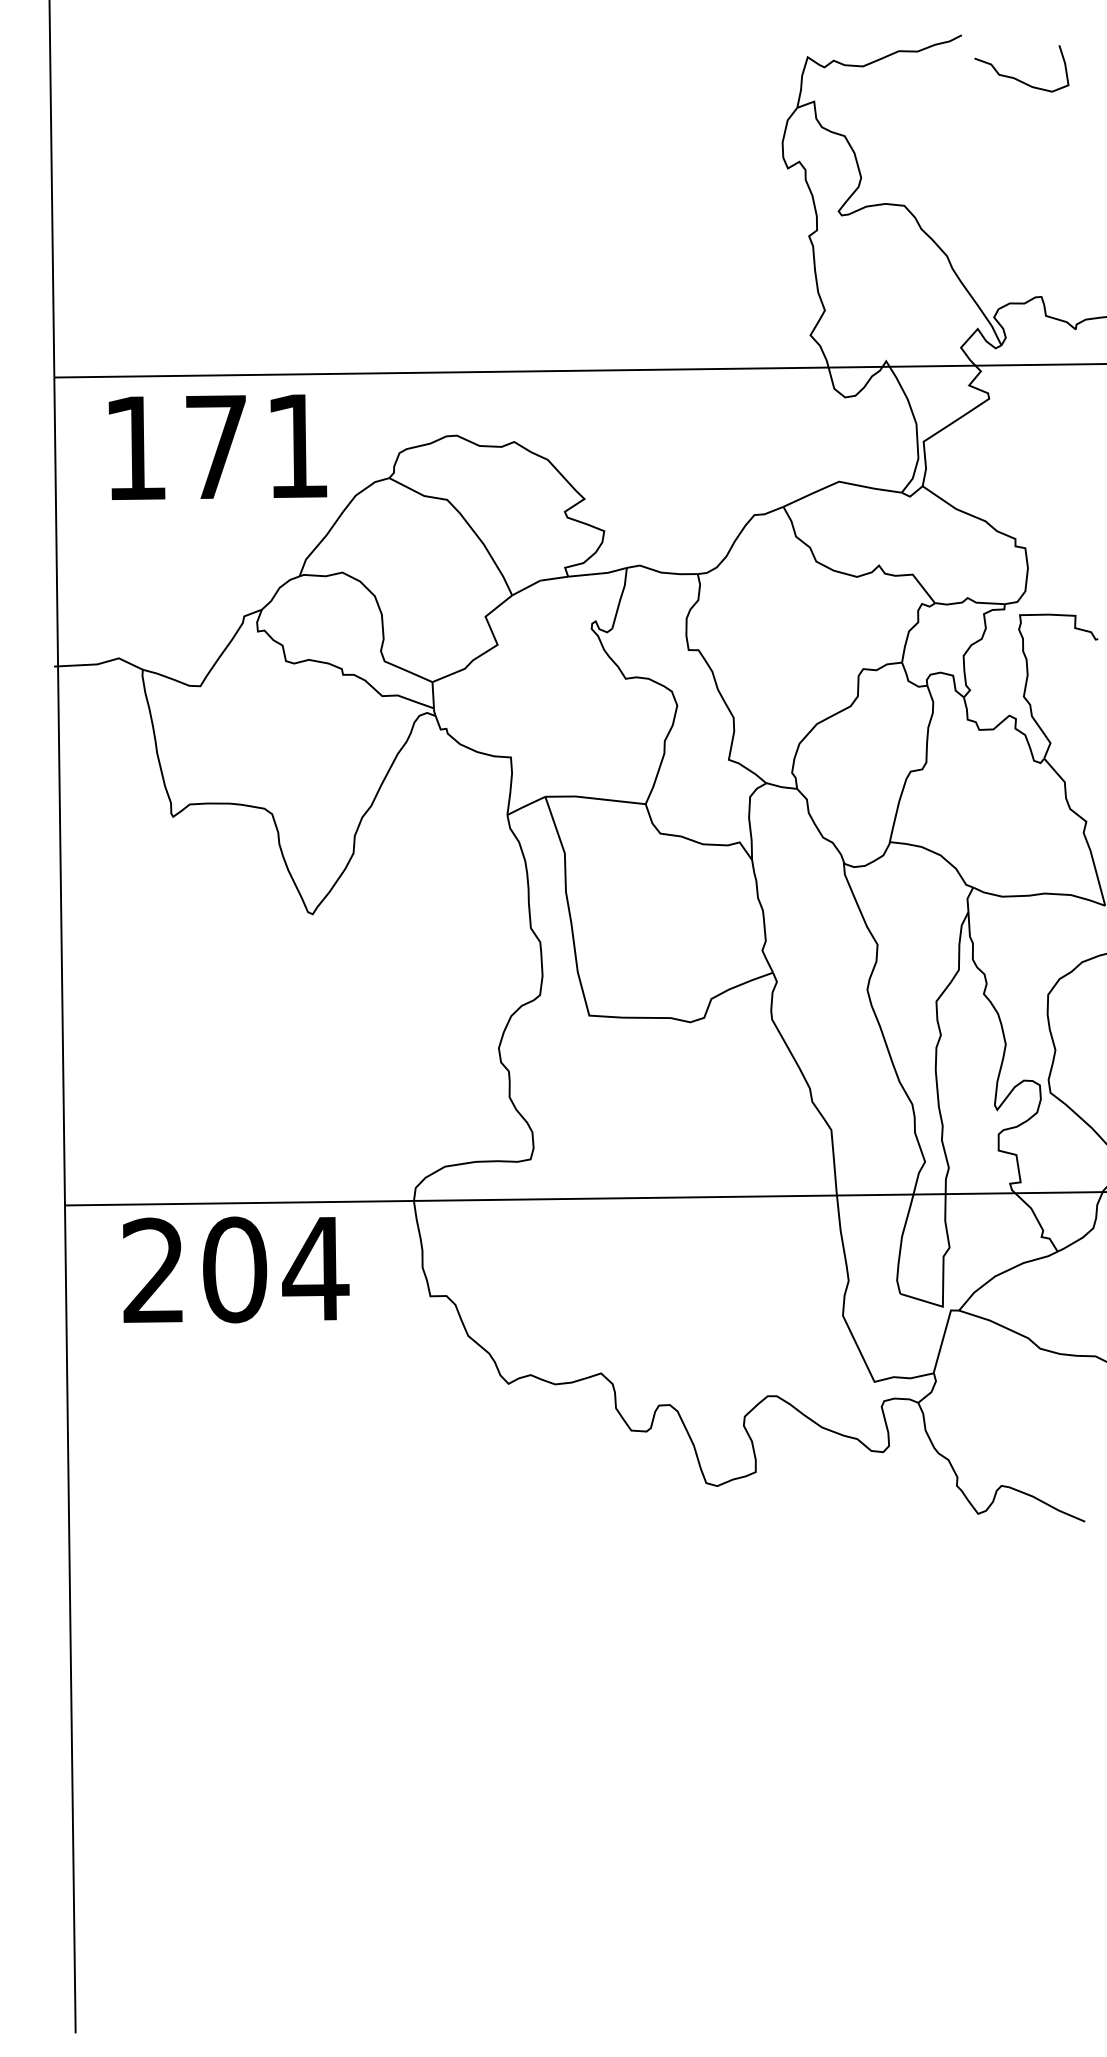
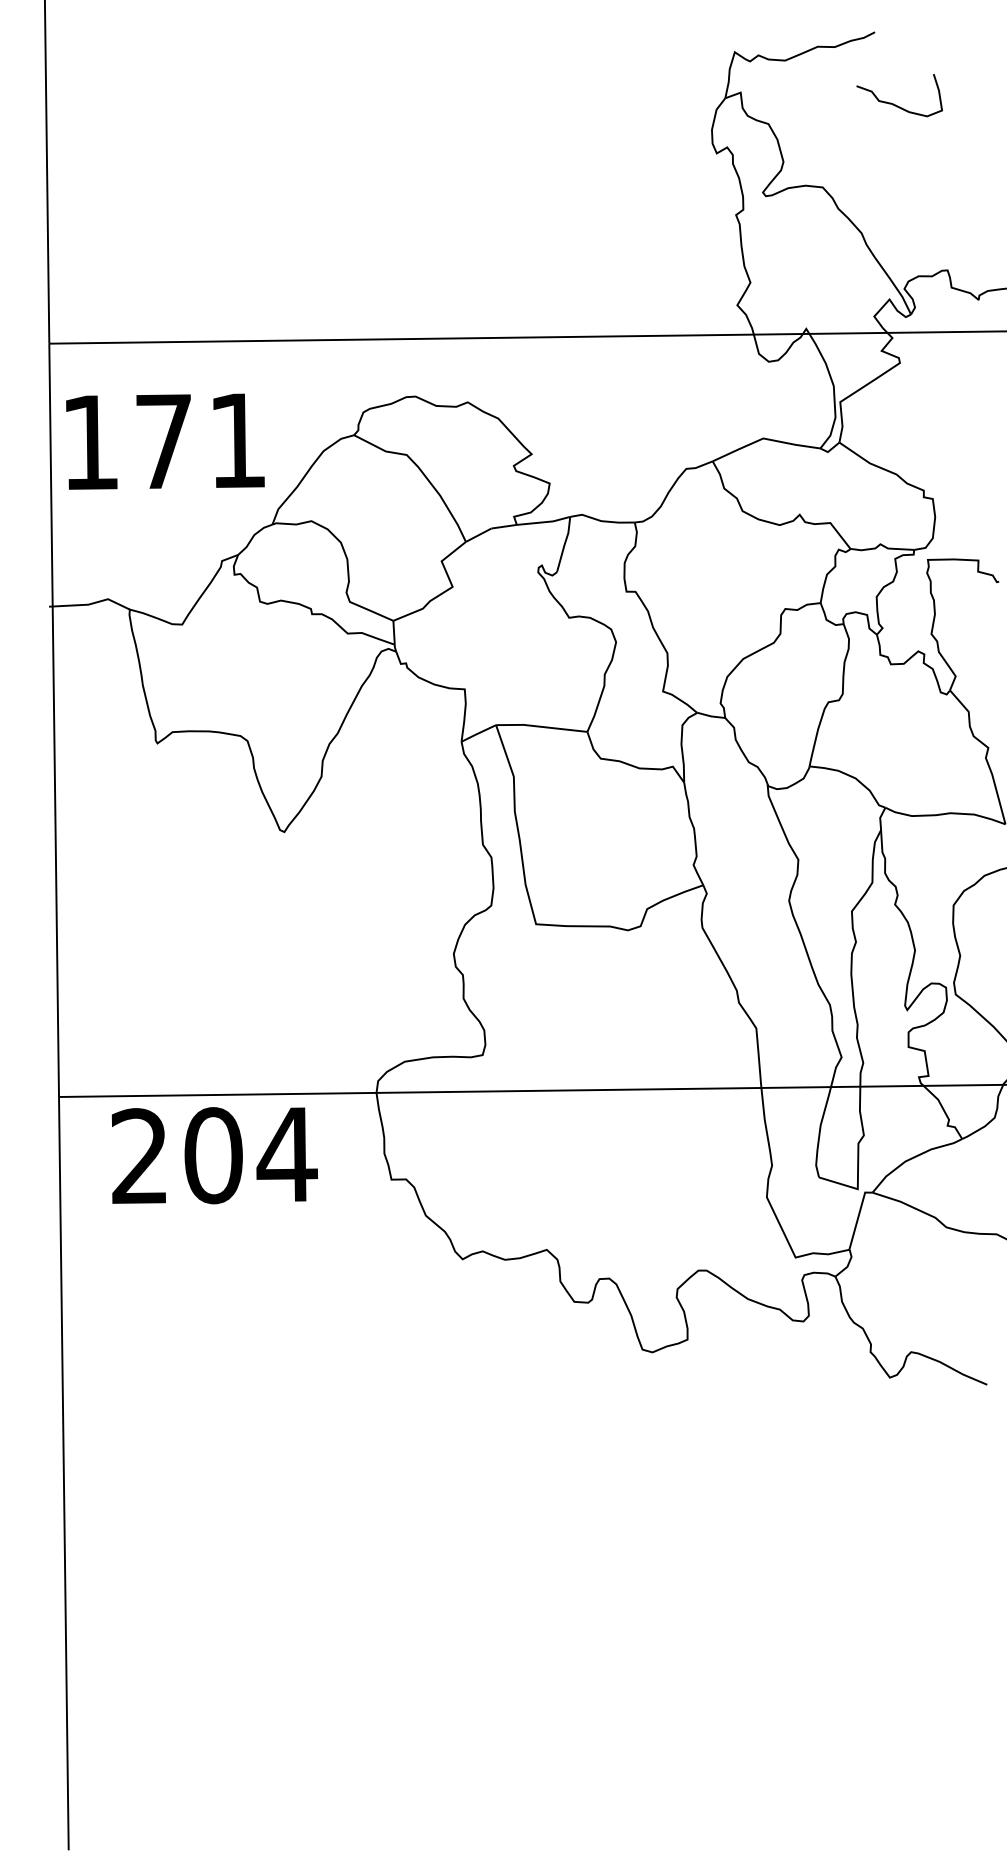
curve: (1017, 78) -> (895, 104), moved
text: (217, 446) -> (165, 441), moved

